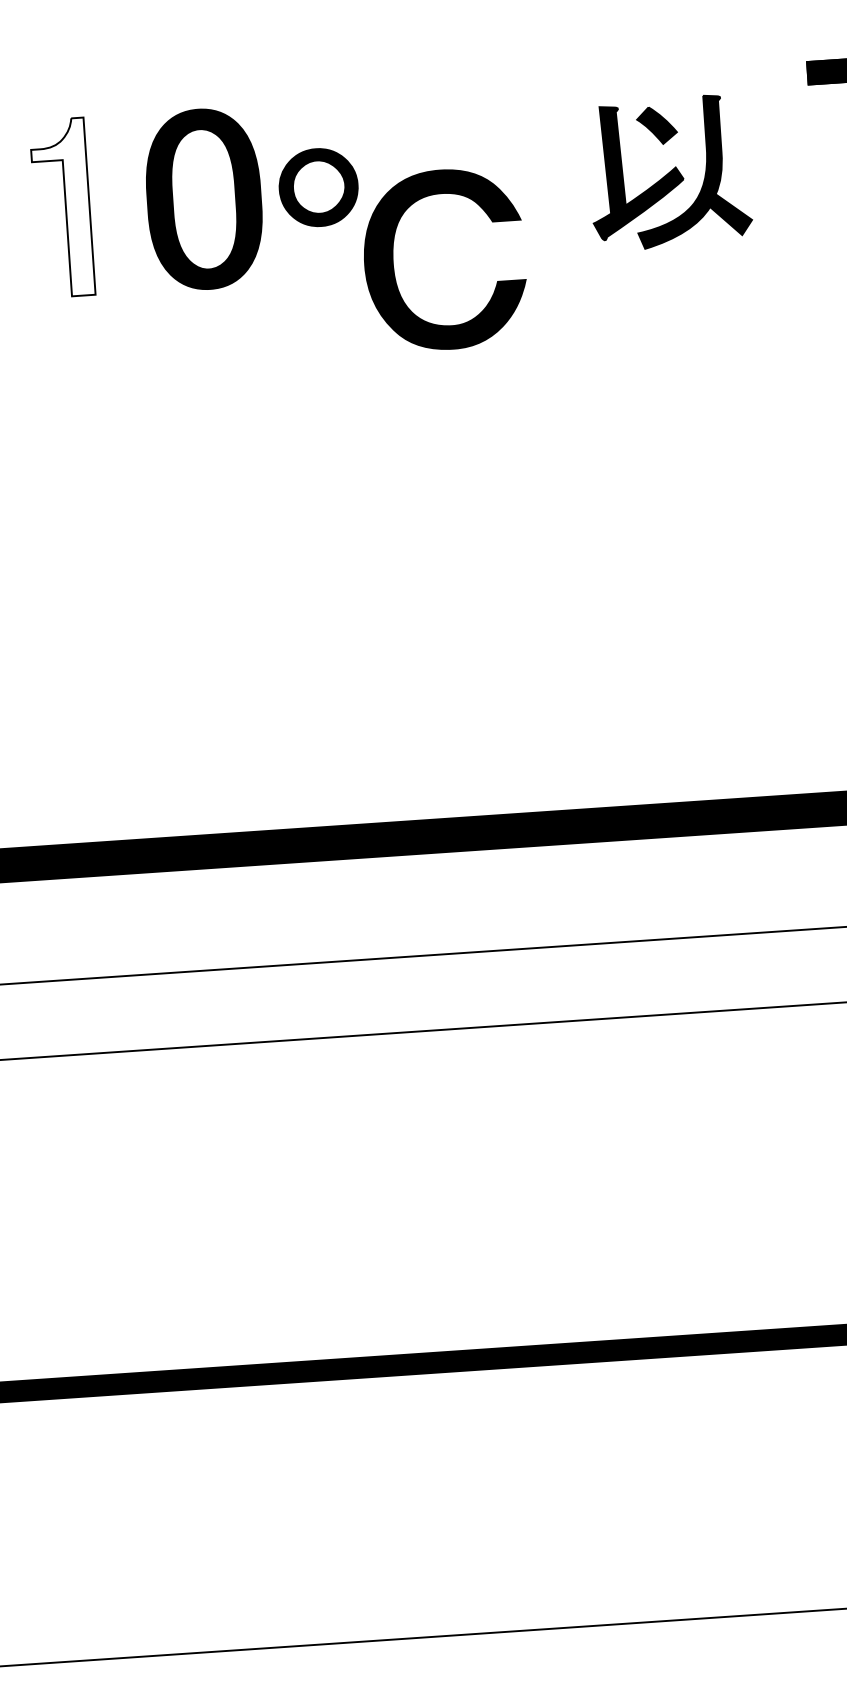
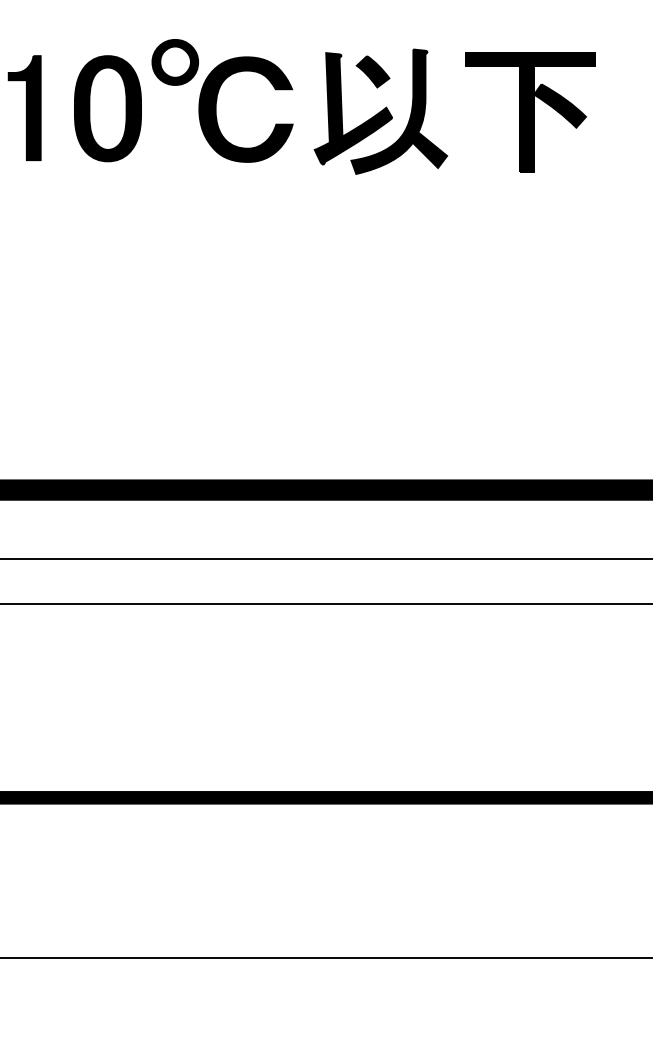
part: (668, 172) -> (380, 111), size x1.43
fill: (62, 208) -> (24, 108), added
part: (403, 246) -> (222, 100), moved

